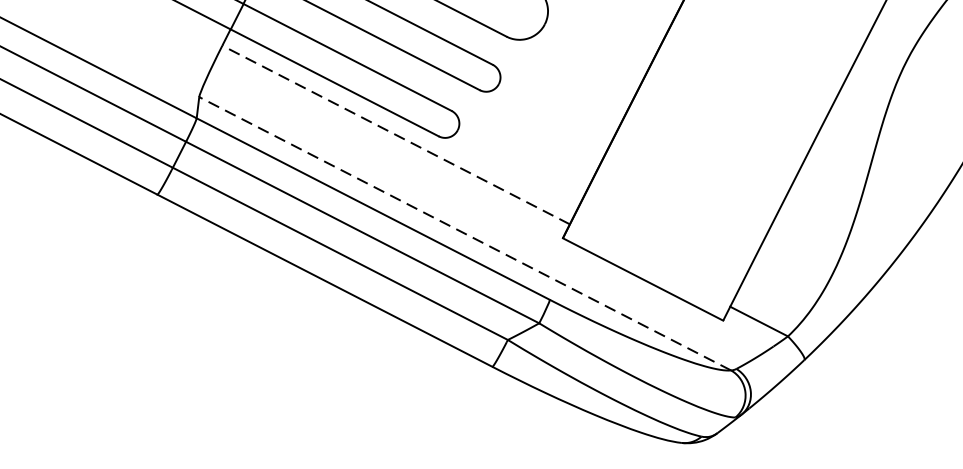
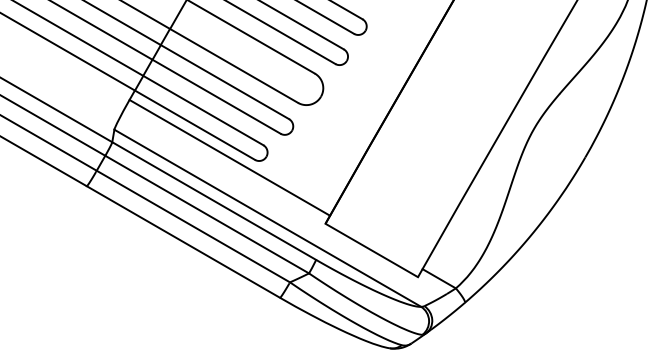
line: (395, 134) -> (229, 157), dashed -> solid
line: (464, 234) -> (267, 218), dashed -> solid

